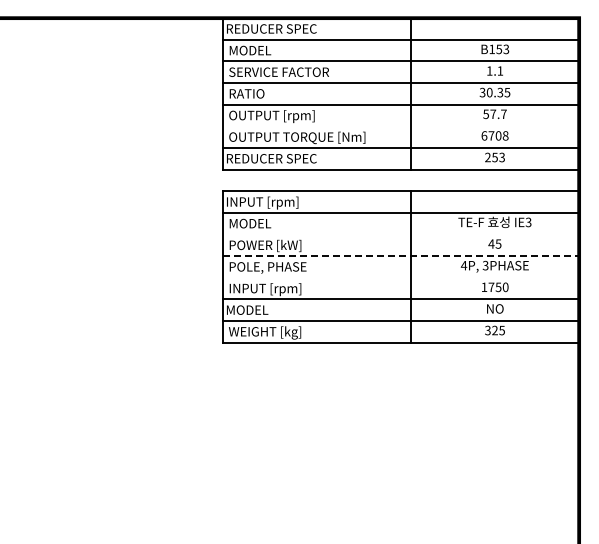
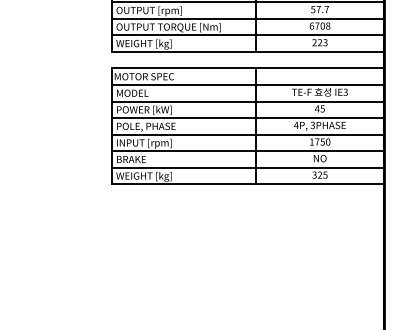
line: (401, 126) -> (248, 18), added
text: (494, 157) -> (319, 42), 253 -> 223
text: (271, 159) -> (148, 44), REDUCER SPEC -> WEIGHT [kg]
text: (265, 202) -> (144, 77), INPUT [rpm] -> MOTOR SPEC
line: (401, 234) -> (248, 101), added
line: (401, 256) -> (248, 118), dashed -> solid
line: (401, 277) -> (248, 134), added
text: (247, 309) -> (130, 159), MODEL -> BRAKE

